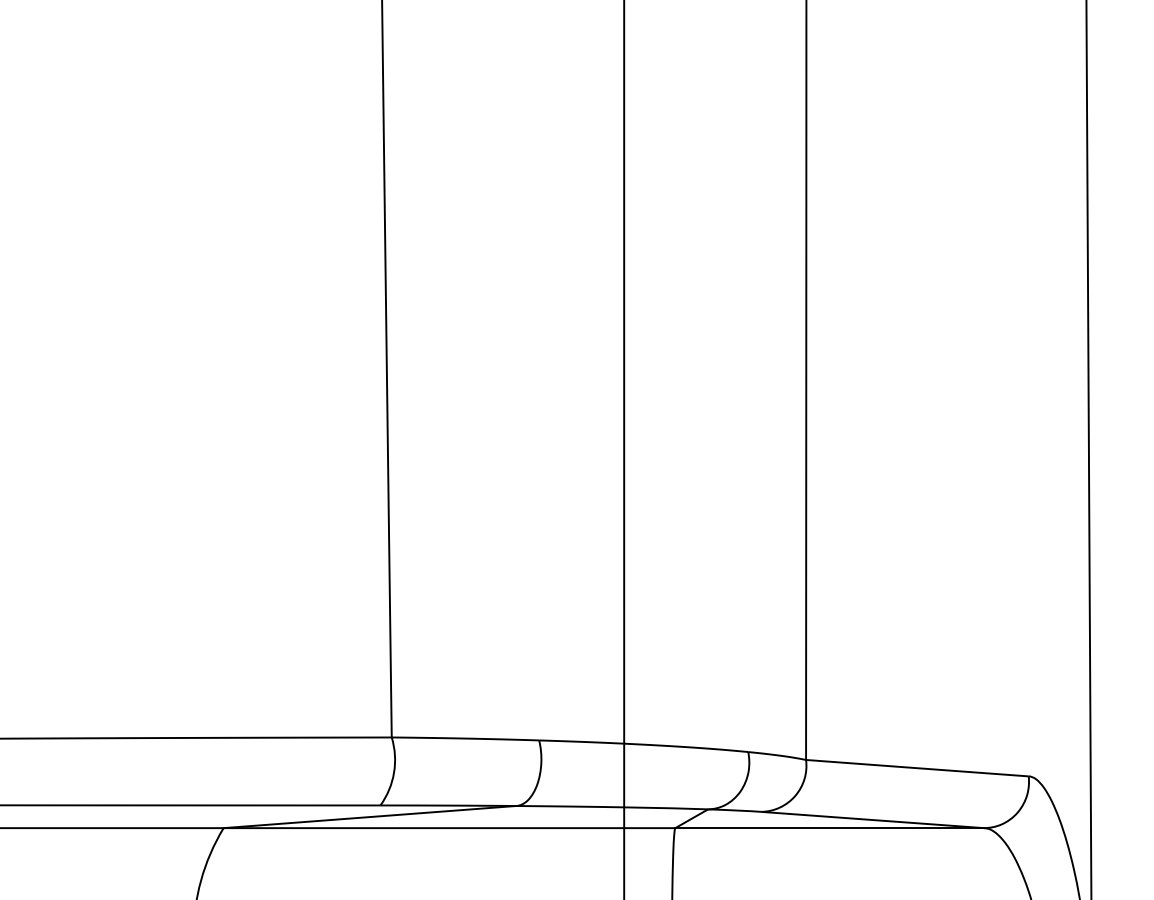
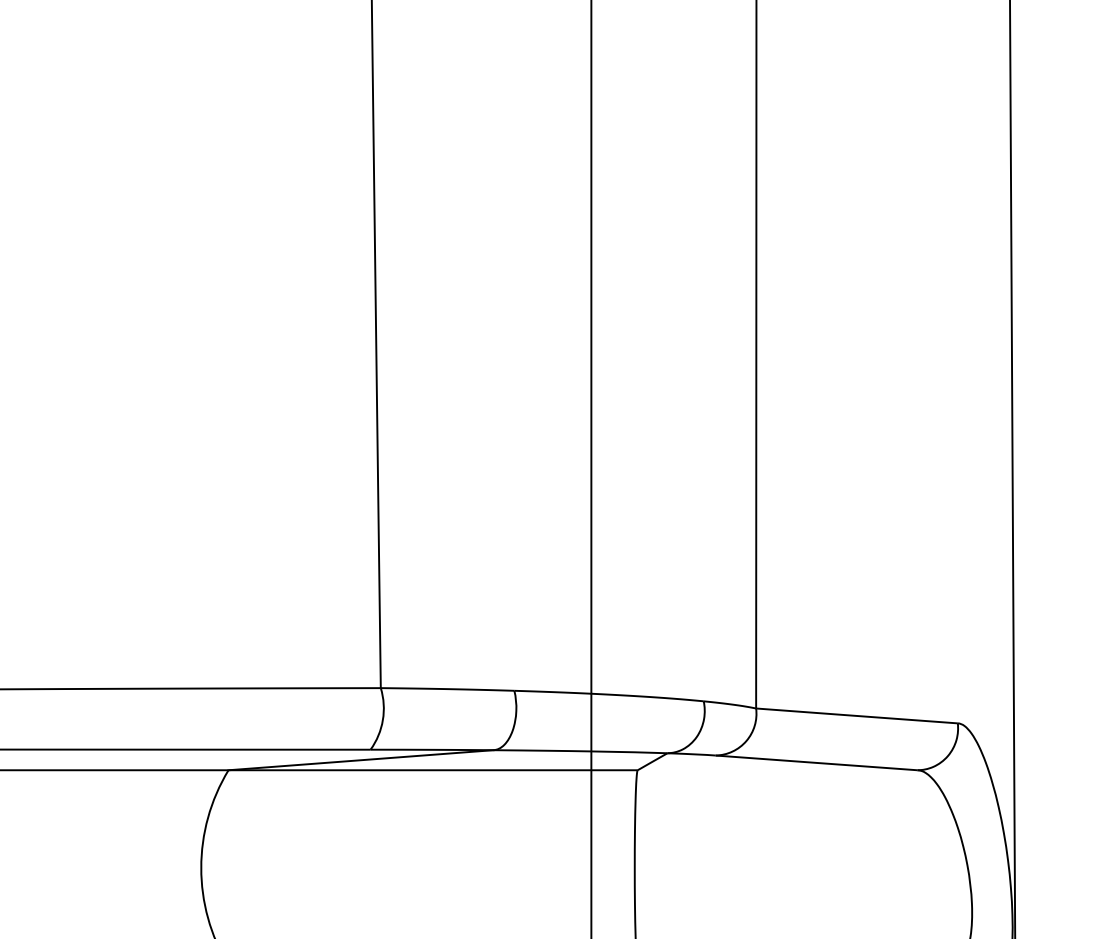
line: (829, 828) -> (777, 770), removed

